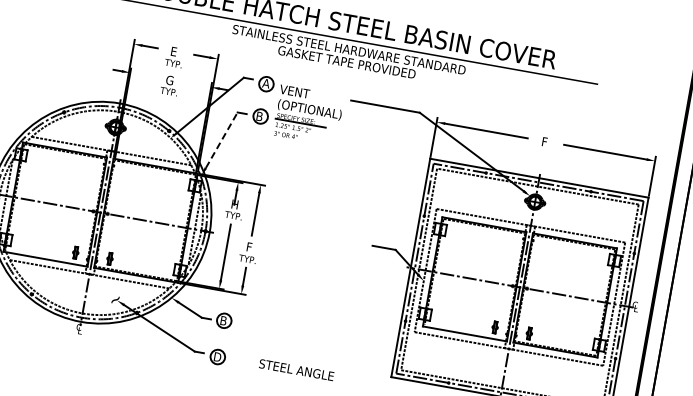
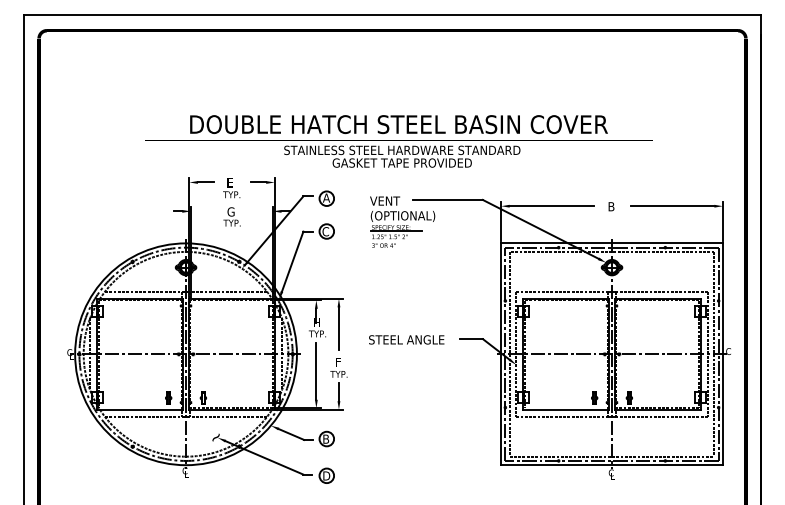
part: (308, 114) -> (402, 221), moved
text: (259, 116) -> (325, 231), B -> C
line: (221, 140) -> (292, 261), dashed -> solid
text: (545, 141) -> (611, 206), F -> B
text: (296, 369) -> (406, 339), moved

